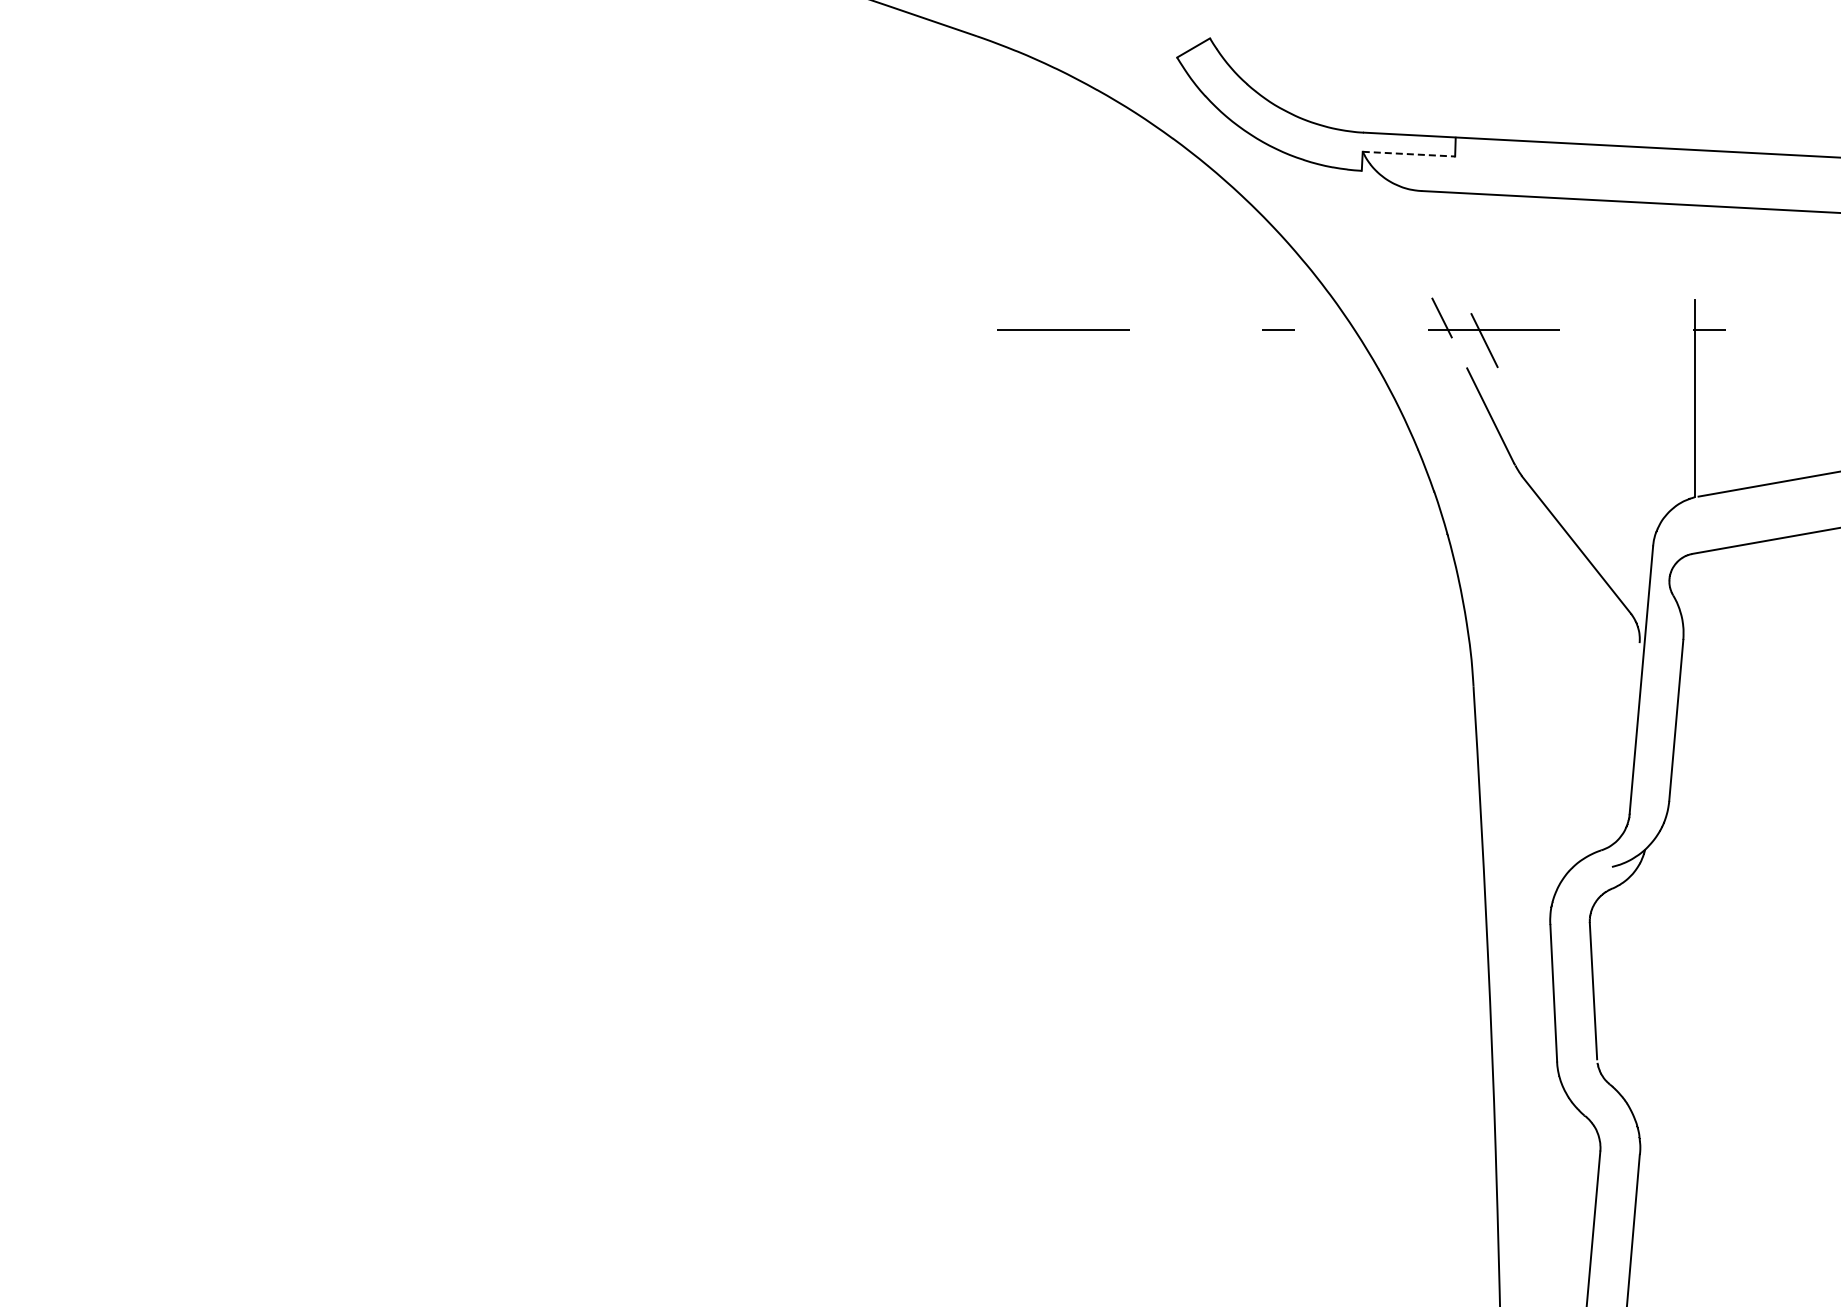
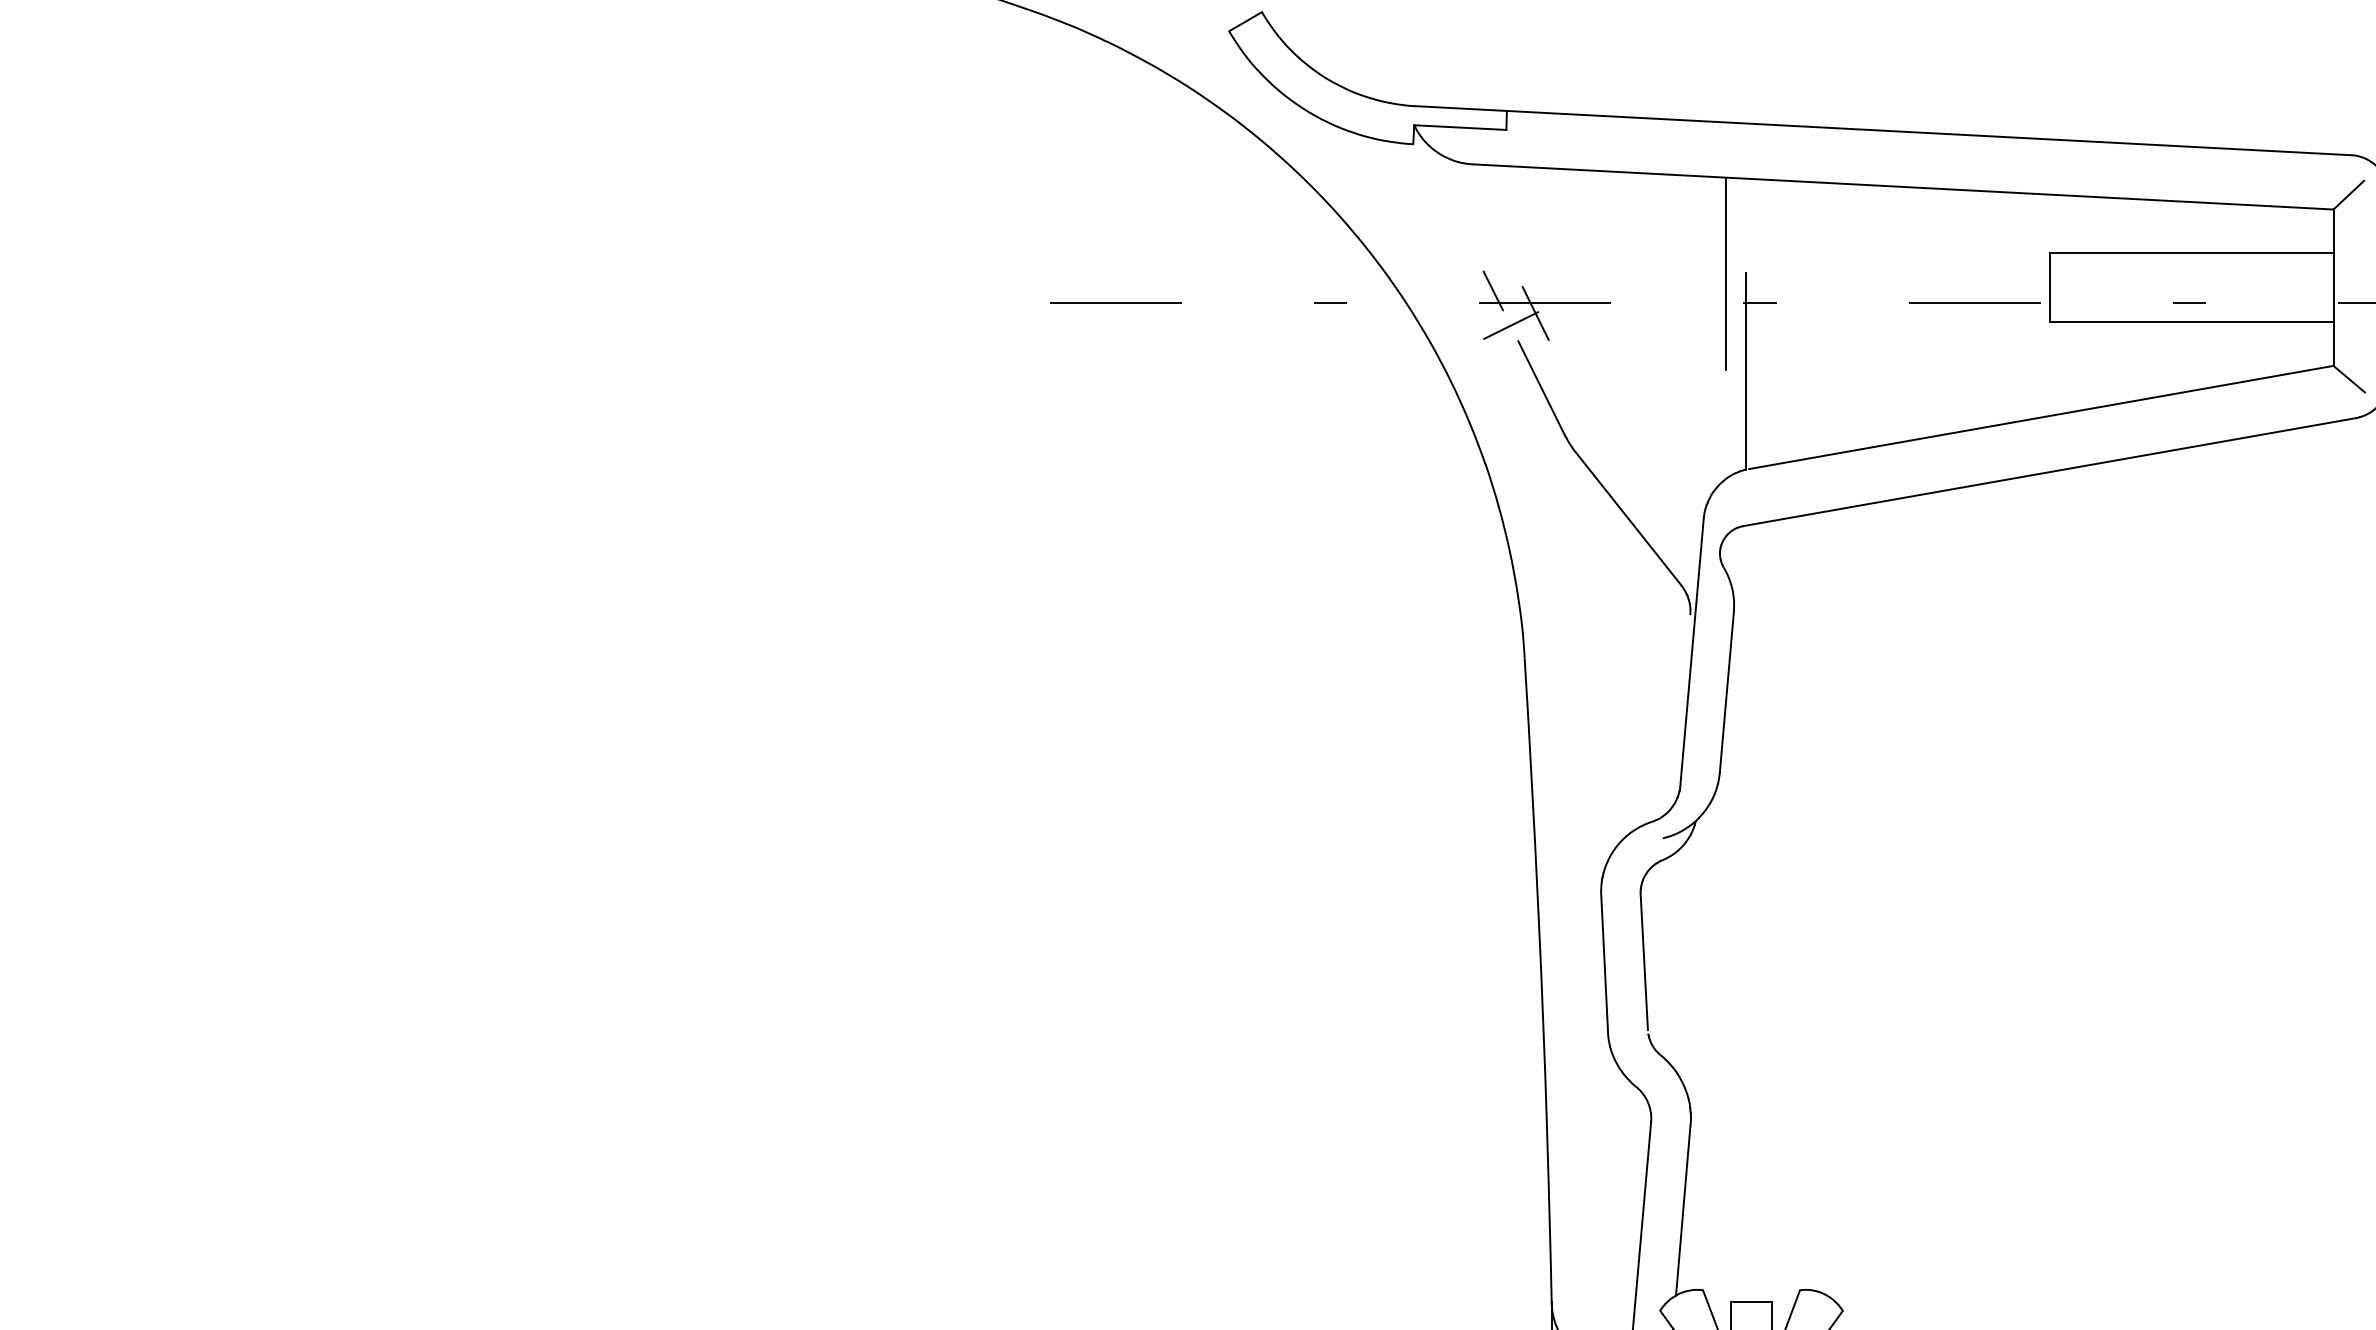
line: (1409, 154) -> (1460, 127), dashed -> solid
line: (1675, 300) -> (1726, 273), added
line: (1459, 352) -> (1510, 325), added

